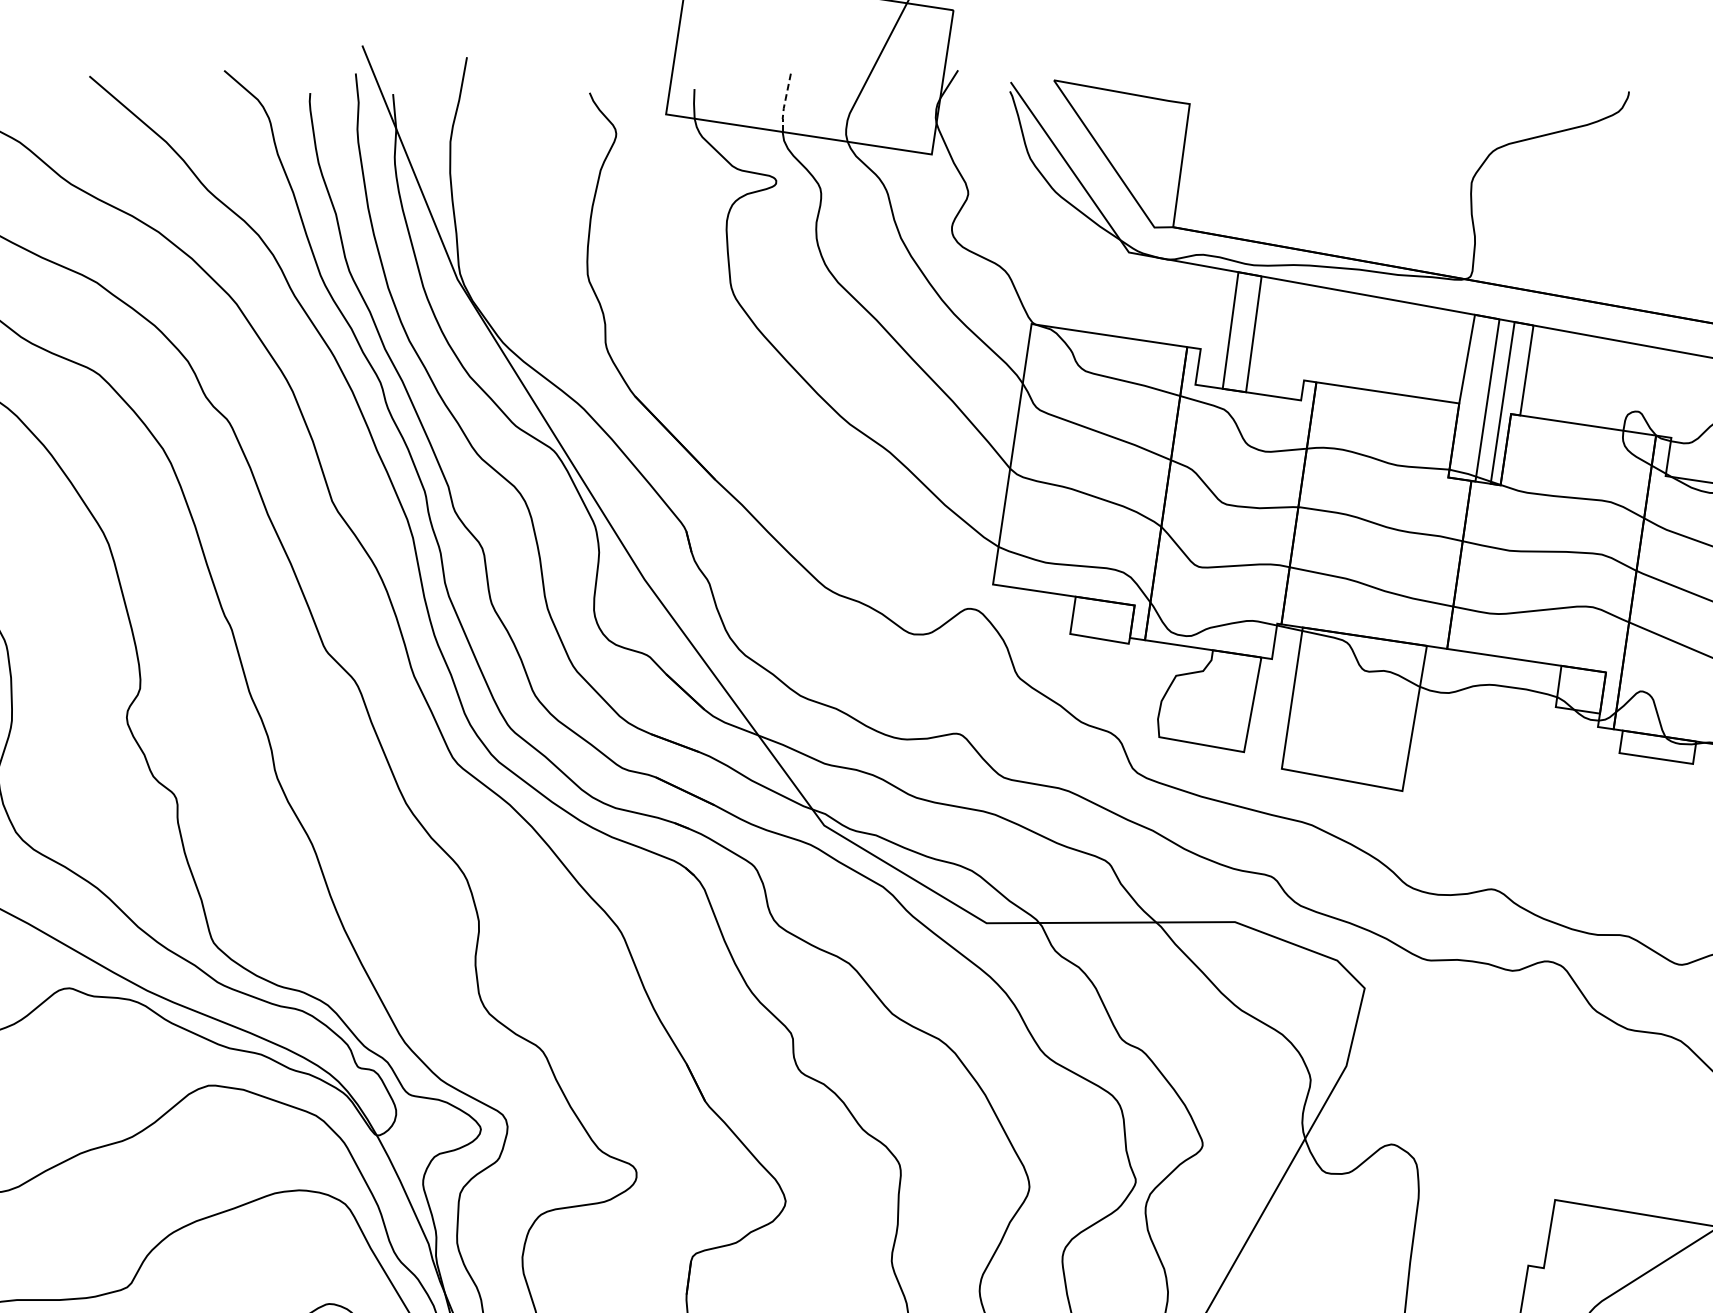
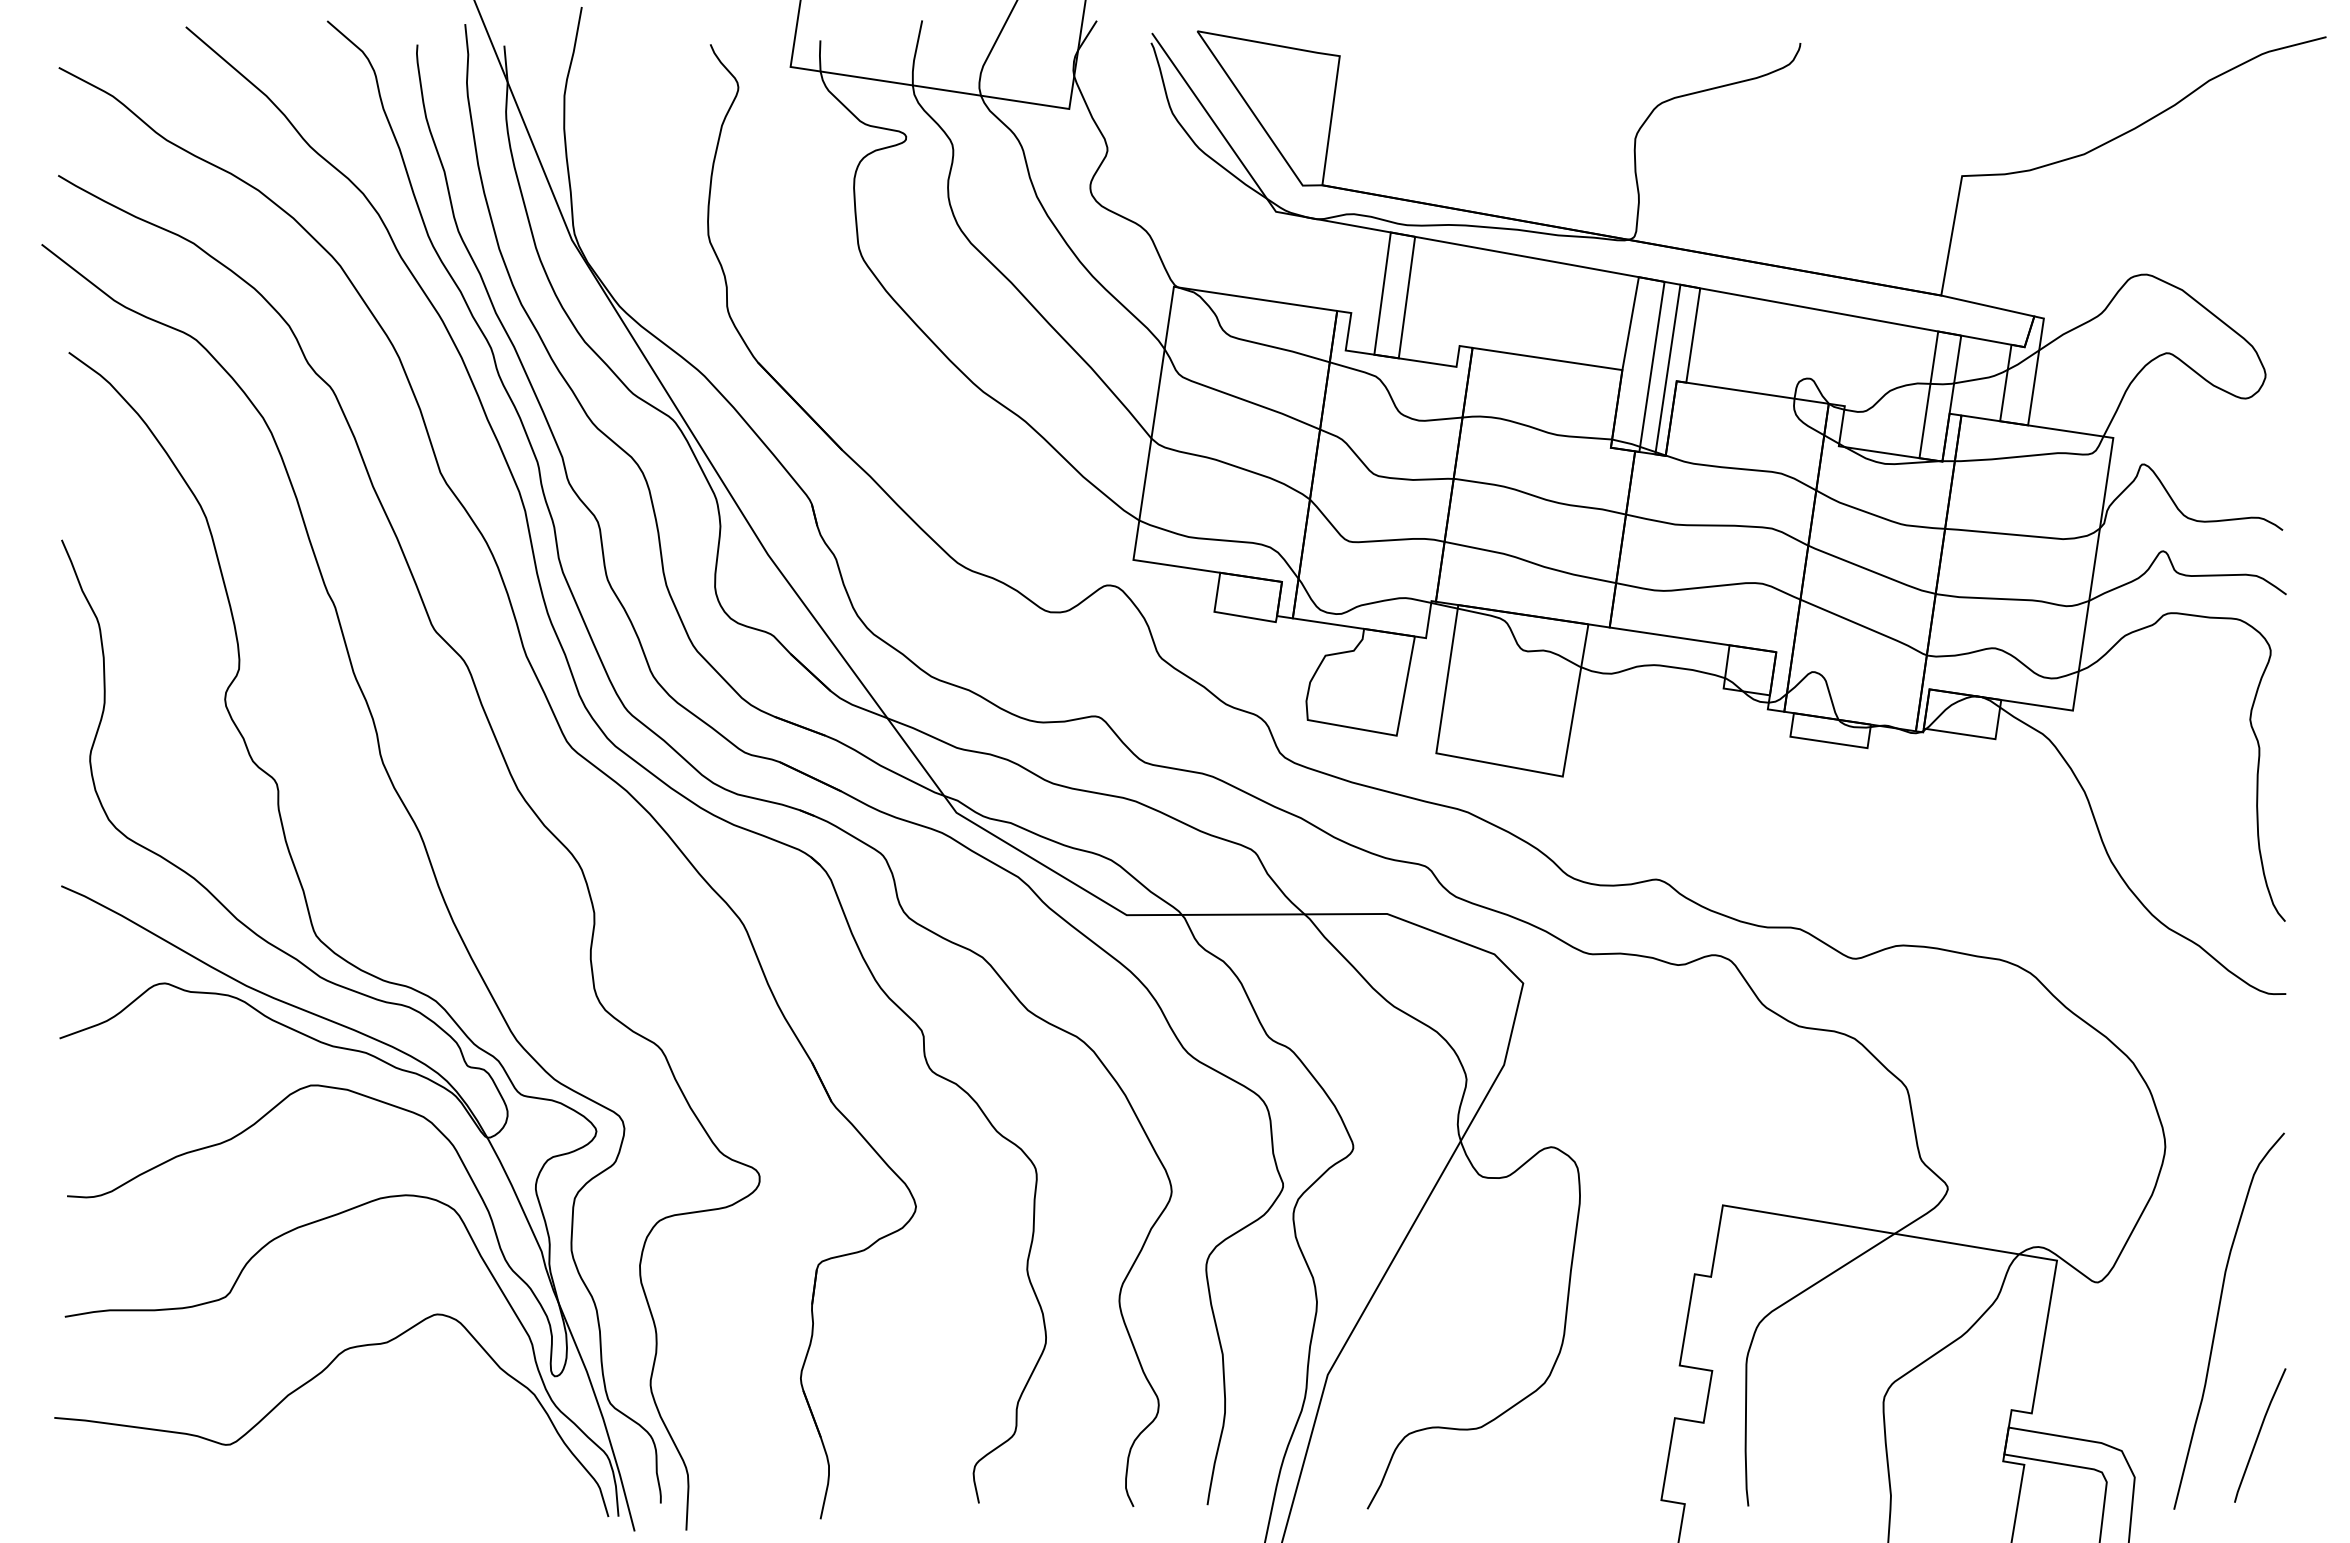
line: (785, 101) -> (915, 53), dashed -> solid

